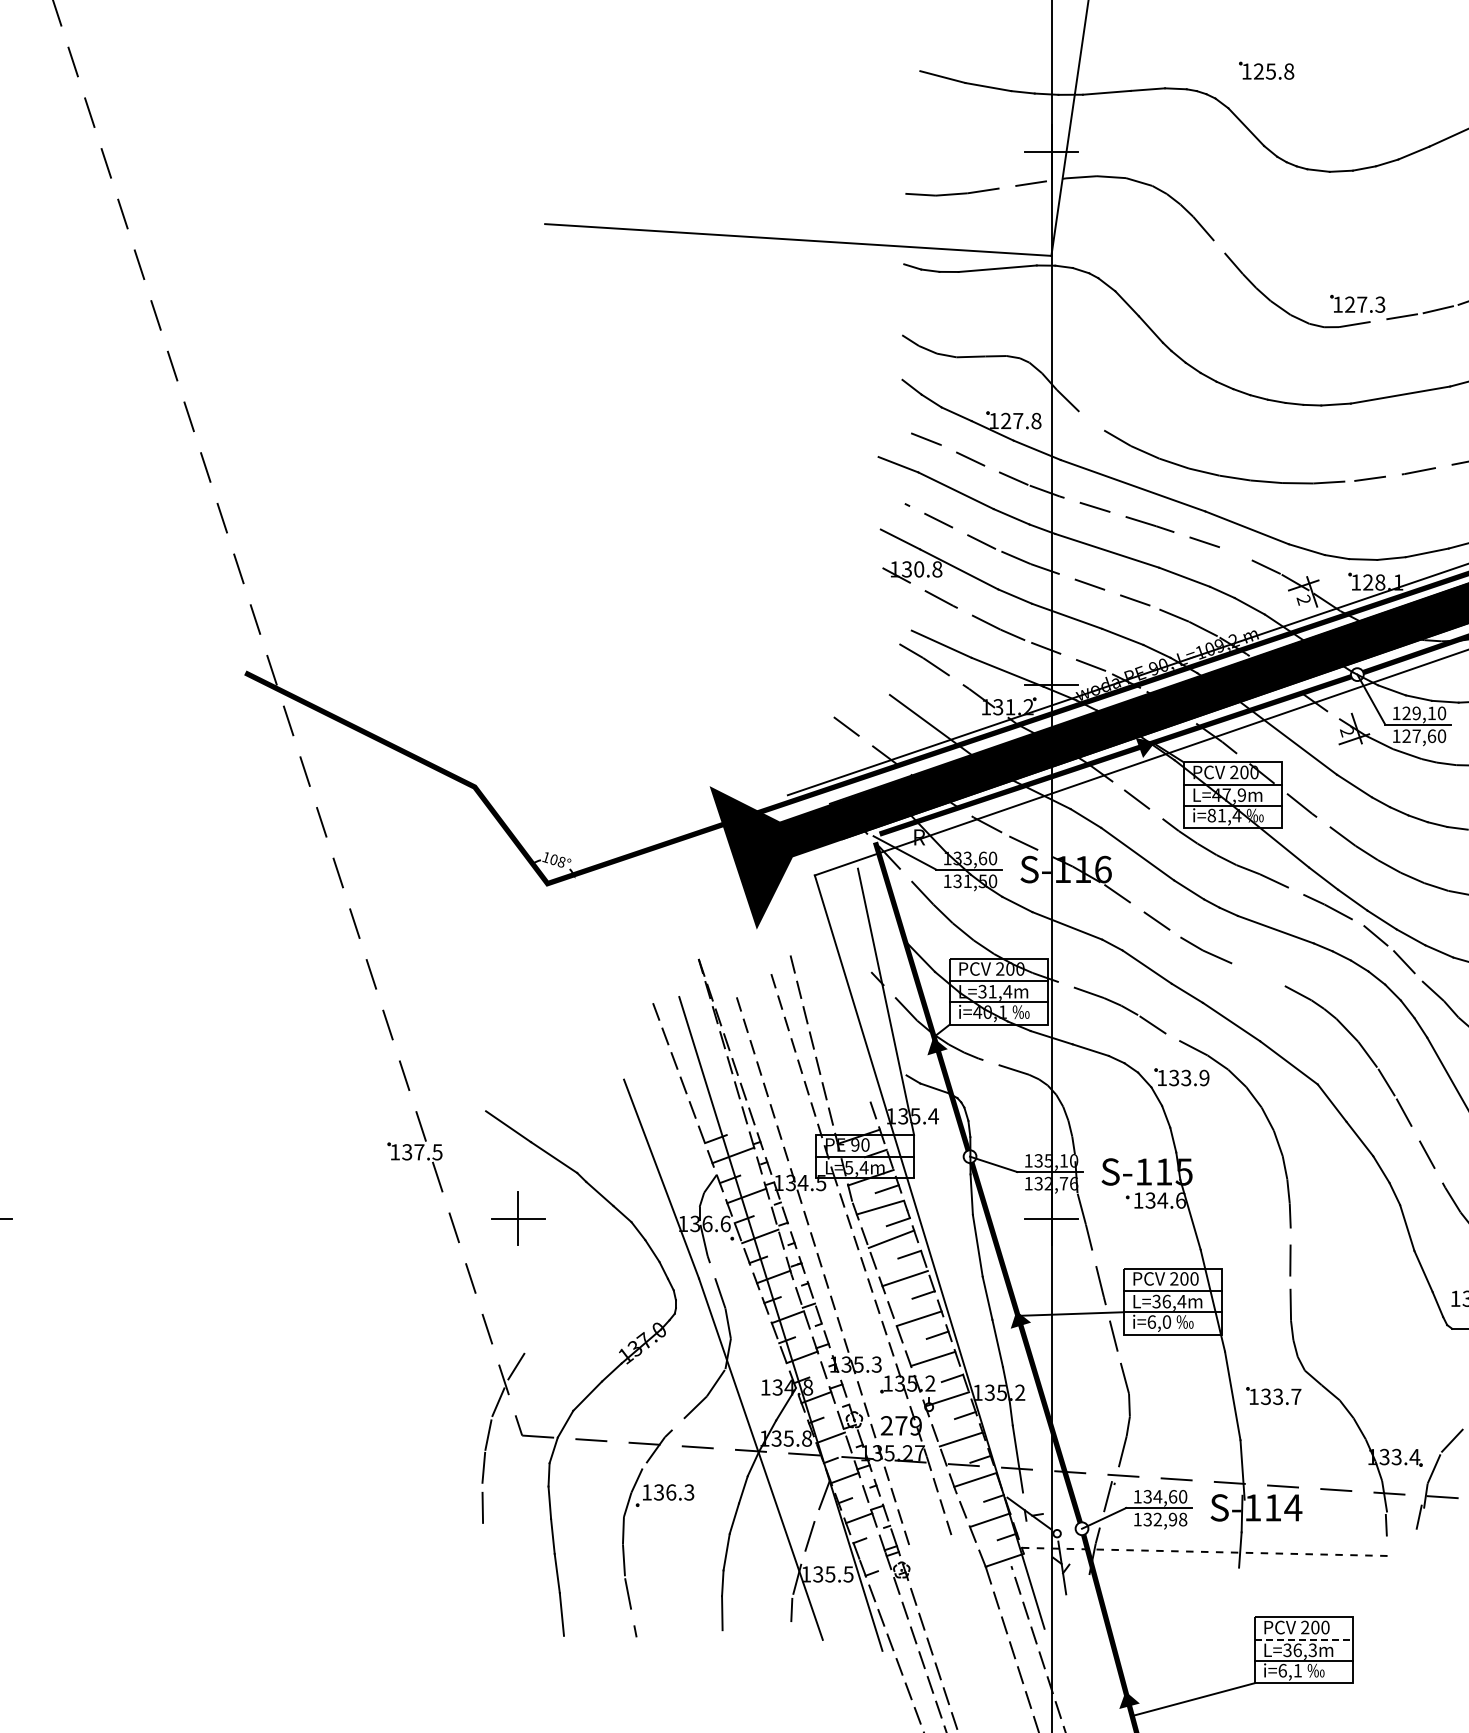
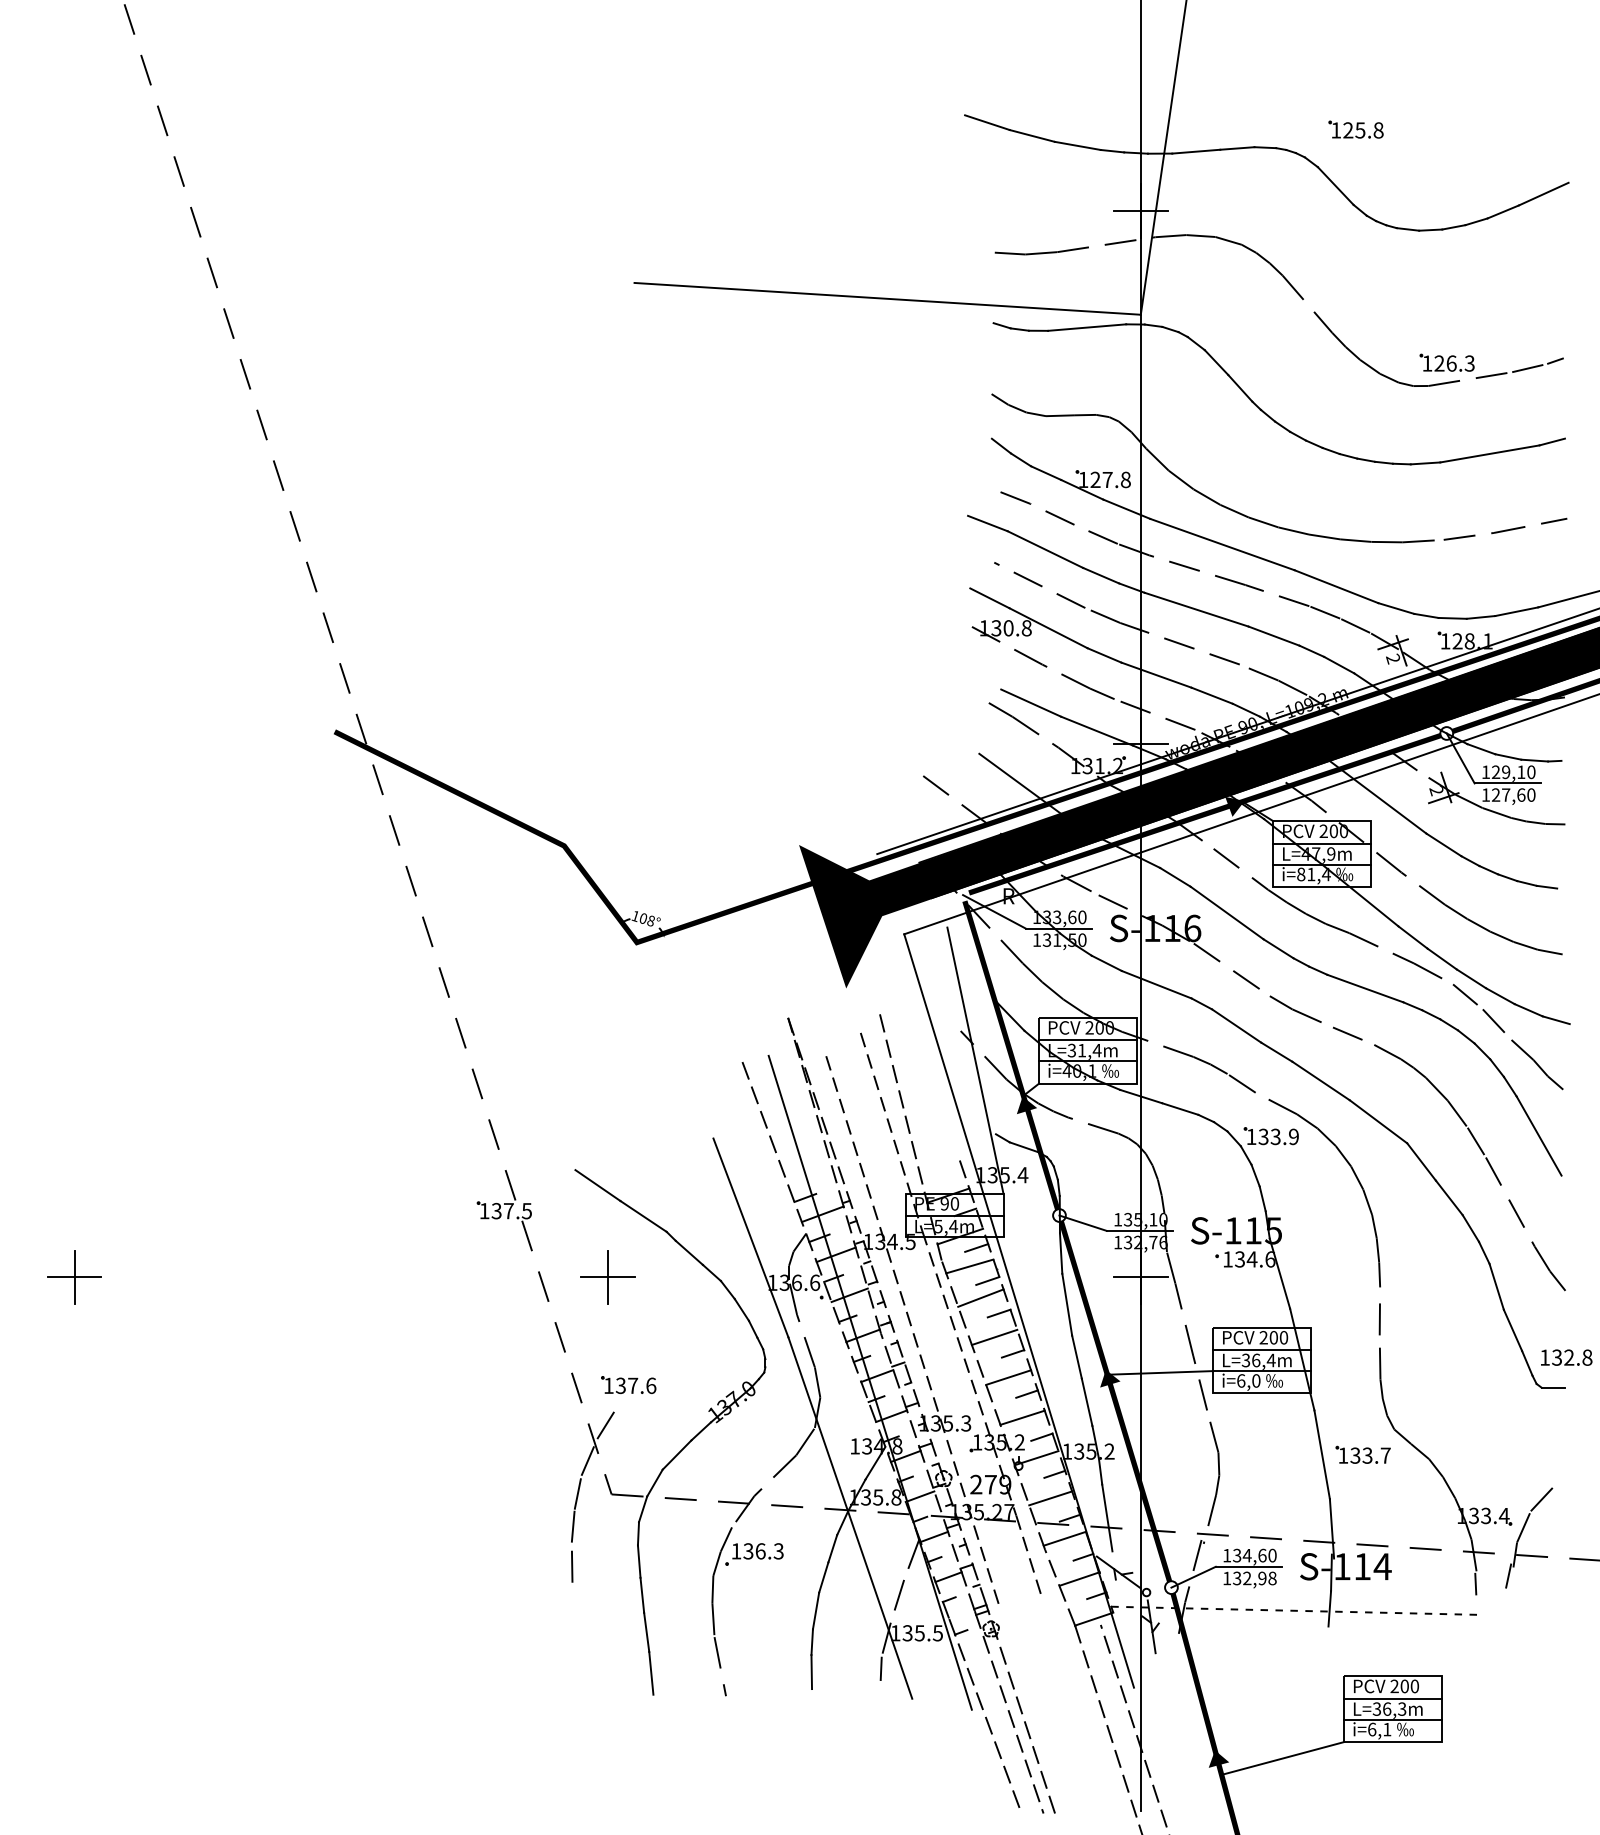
line: (898, 63) -> (987, 122), added
text: (1362, 304) -> (1451, 363), 127.3 -> 126.3
line: (1091, 420) -> (1180, 479), added
line: (1235, 553) -> (1324, 612), added
line: (1258, 974) -> (1347, 1033), added
part: (539, 1325) -> (628, 1384), added
line: (1304, 1639) -> (1393, 1698), dashed -> solid

